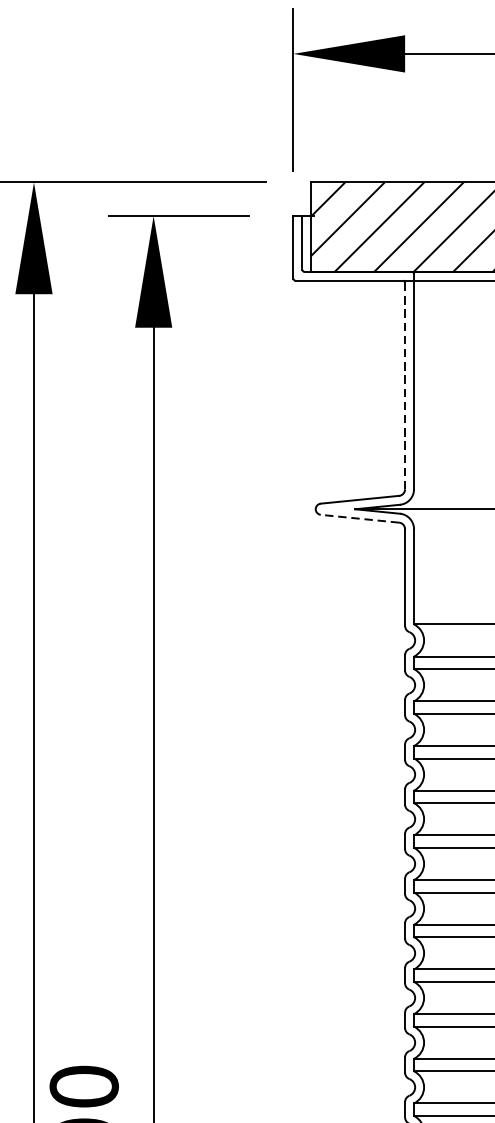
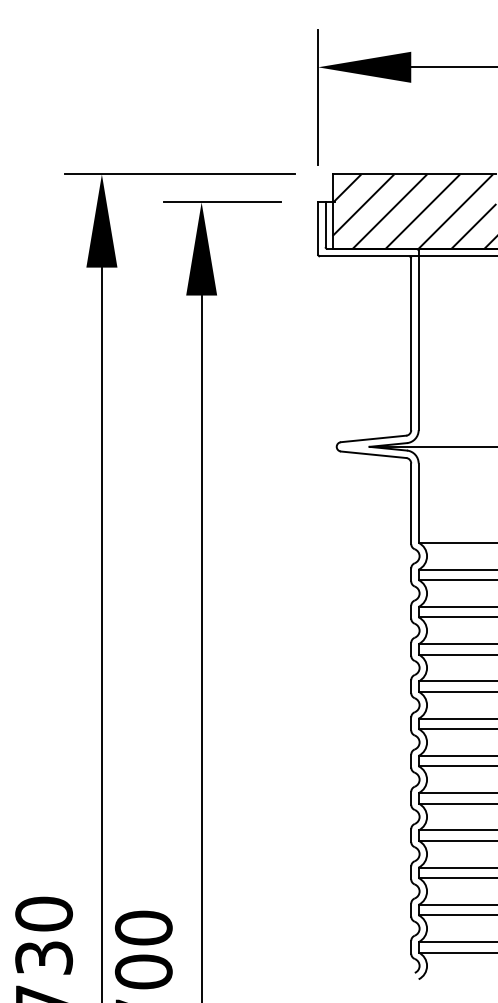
line: (405, 386) -> (411, 344), dashed -> solid
line: (359, 518) -> (373, 454), dashed -> solid

